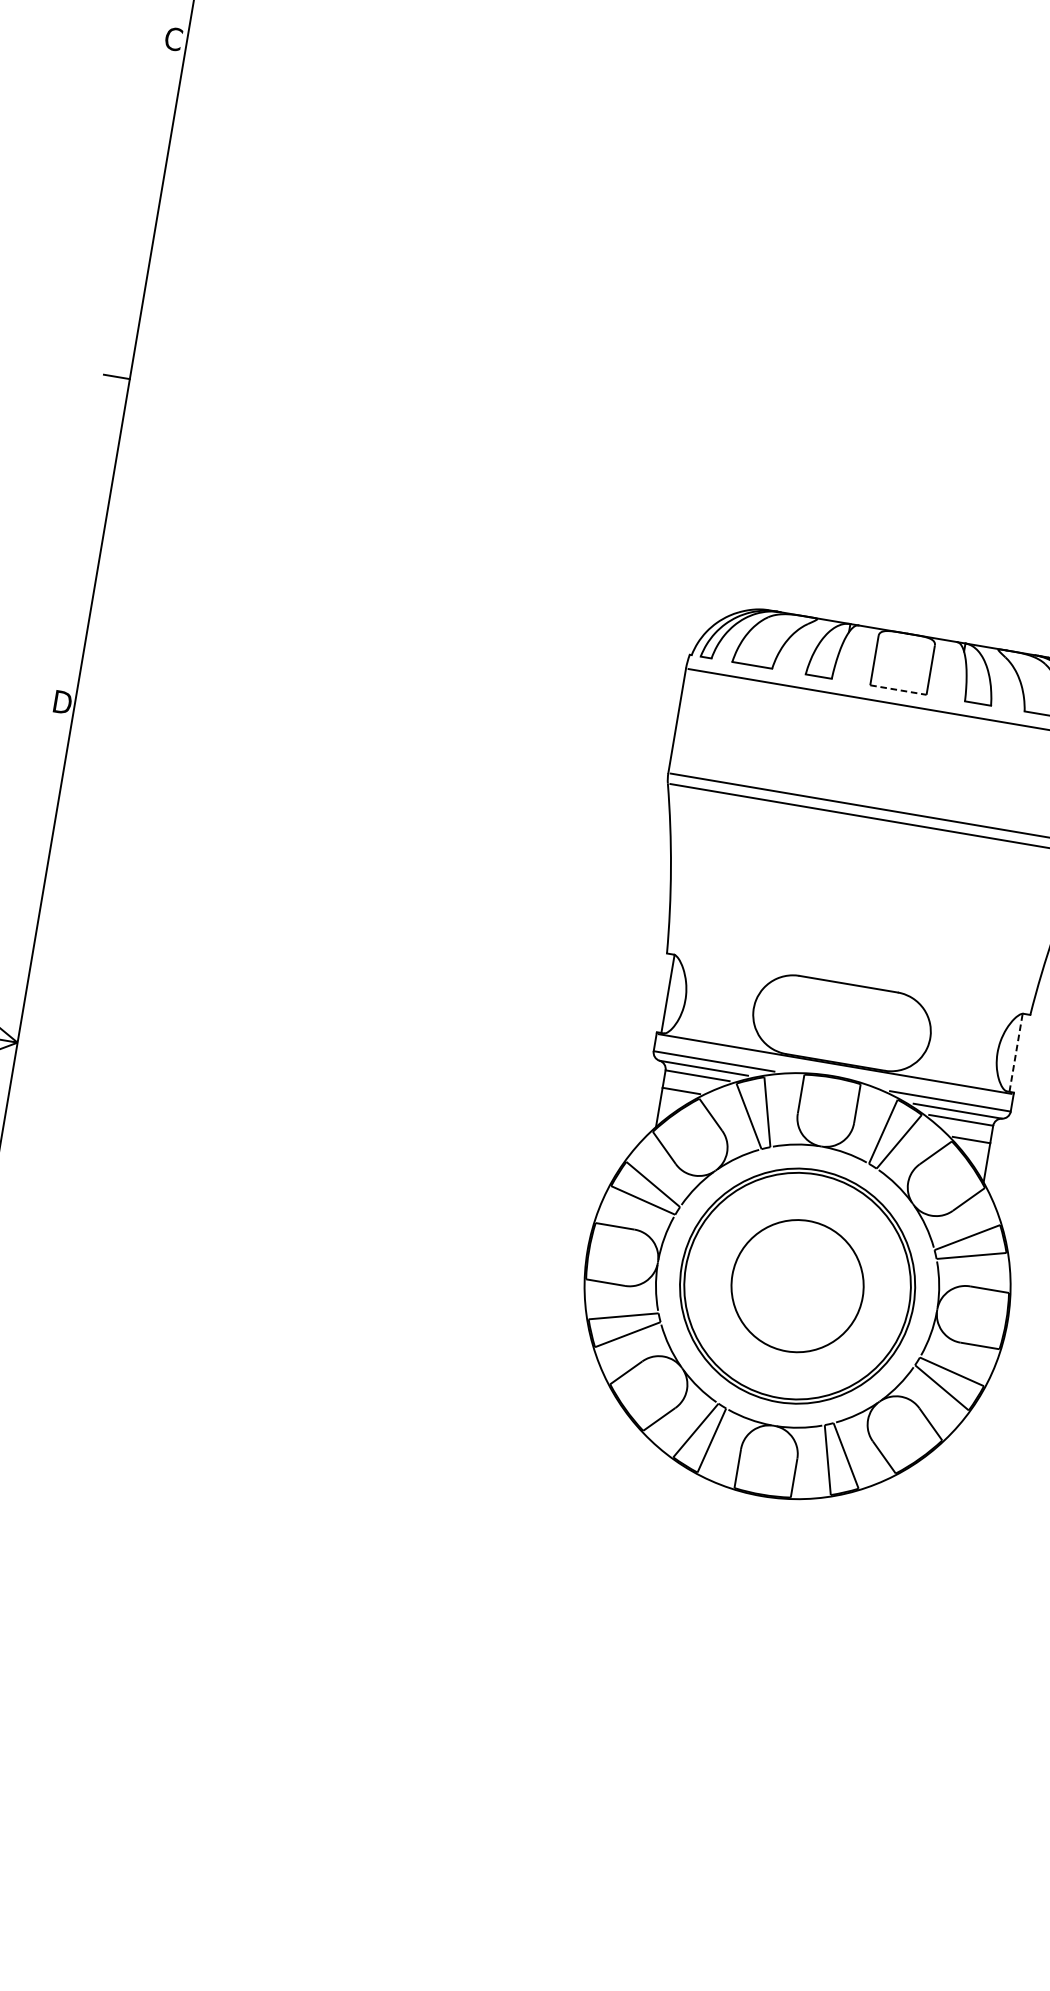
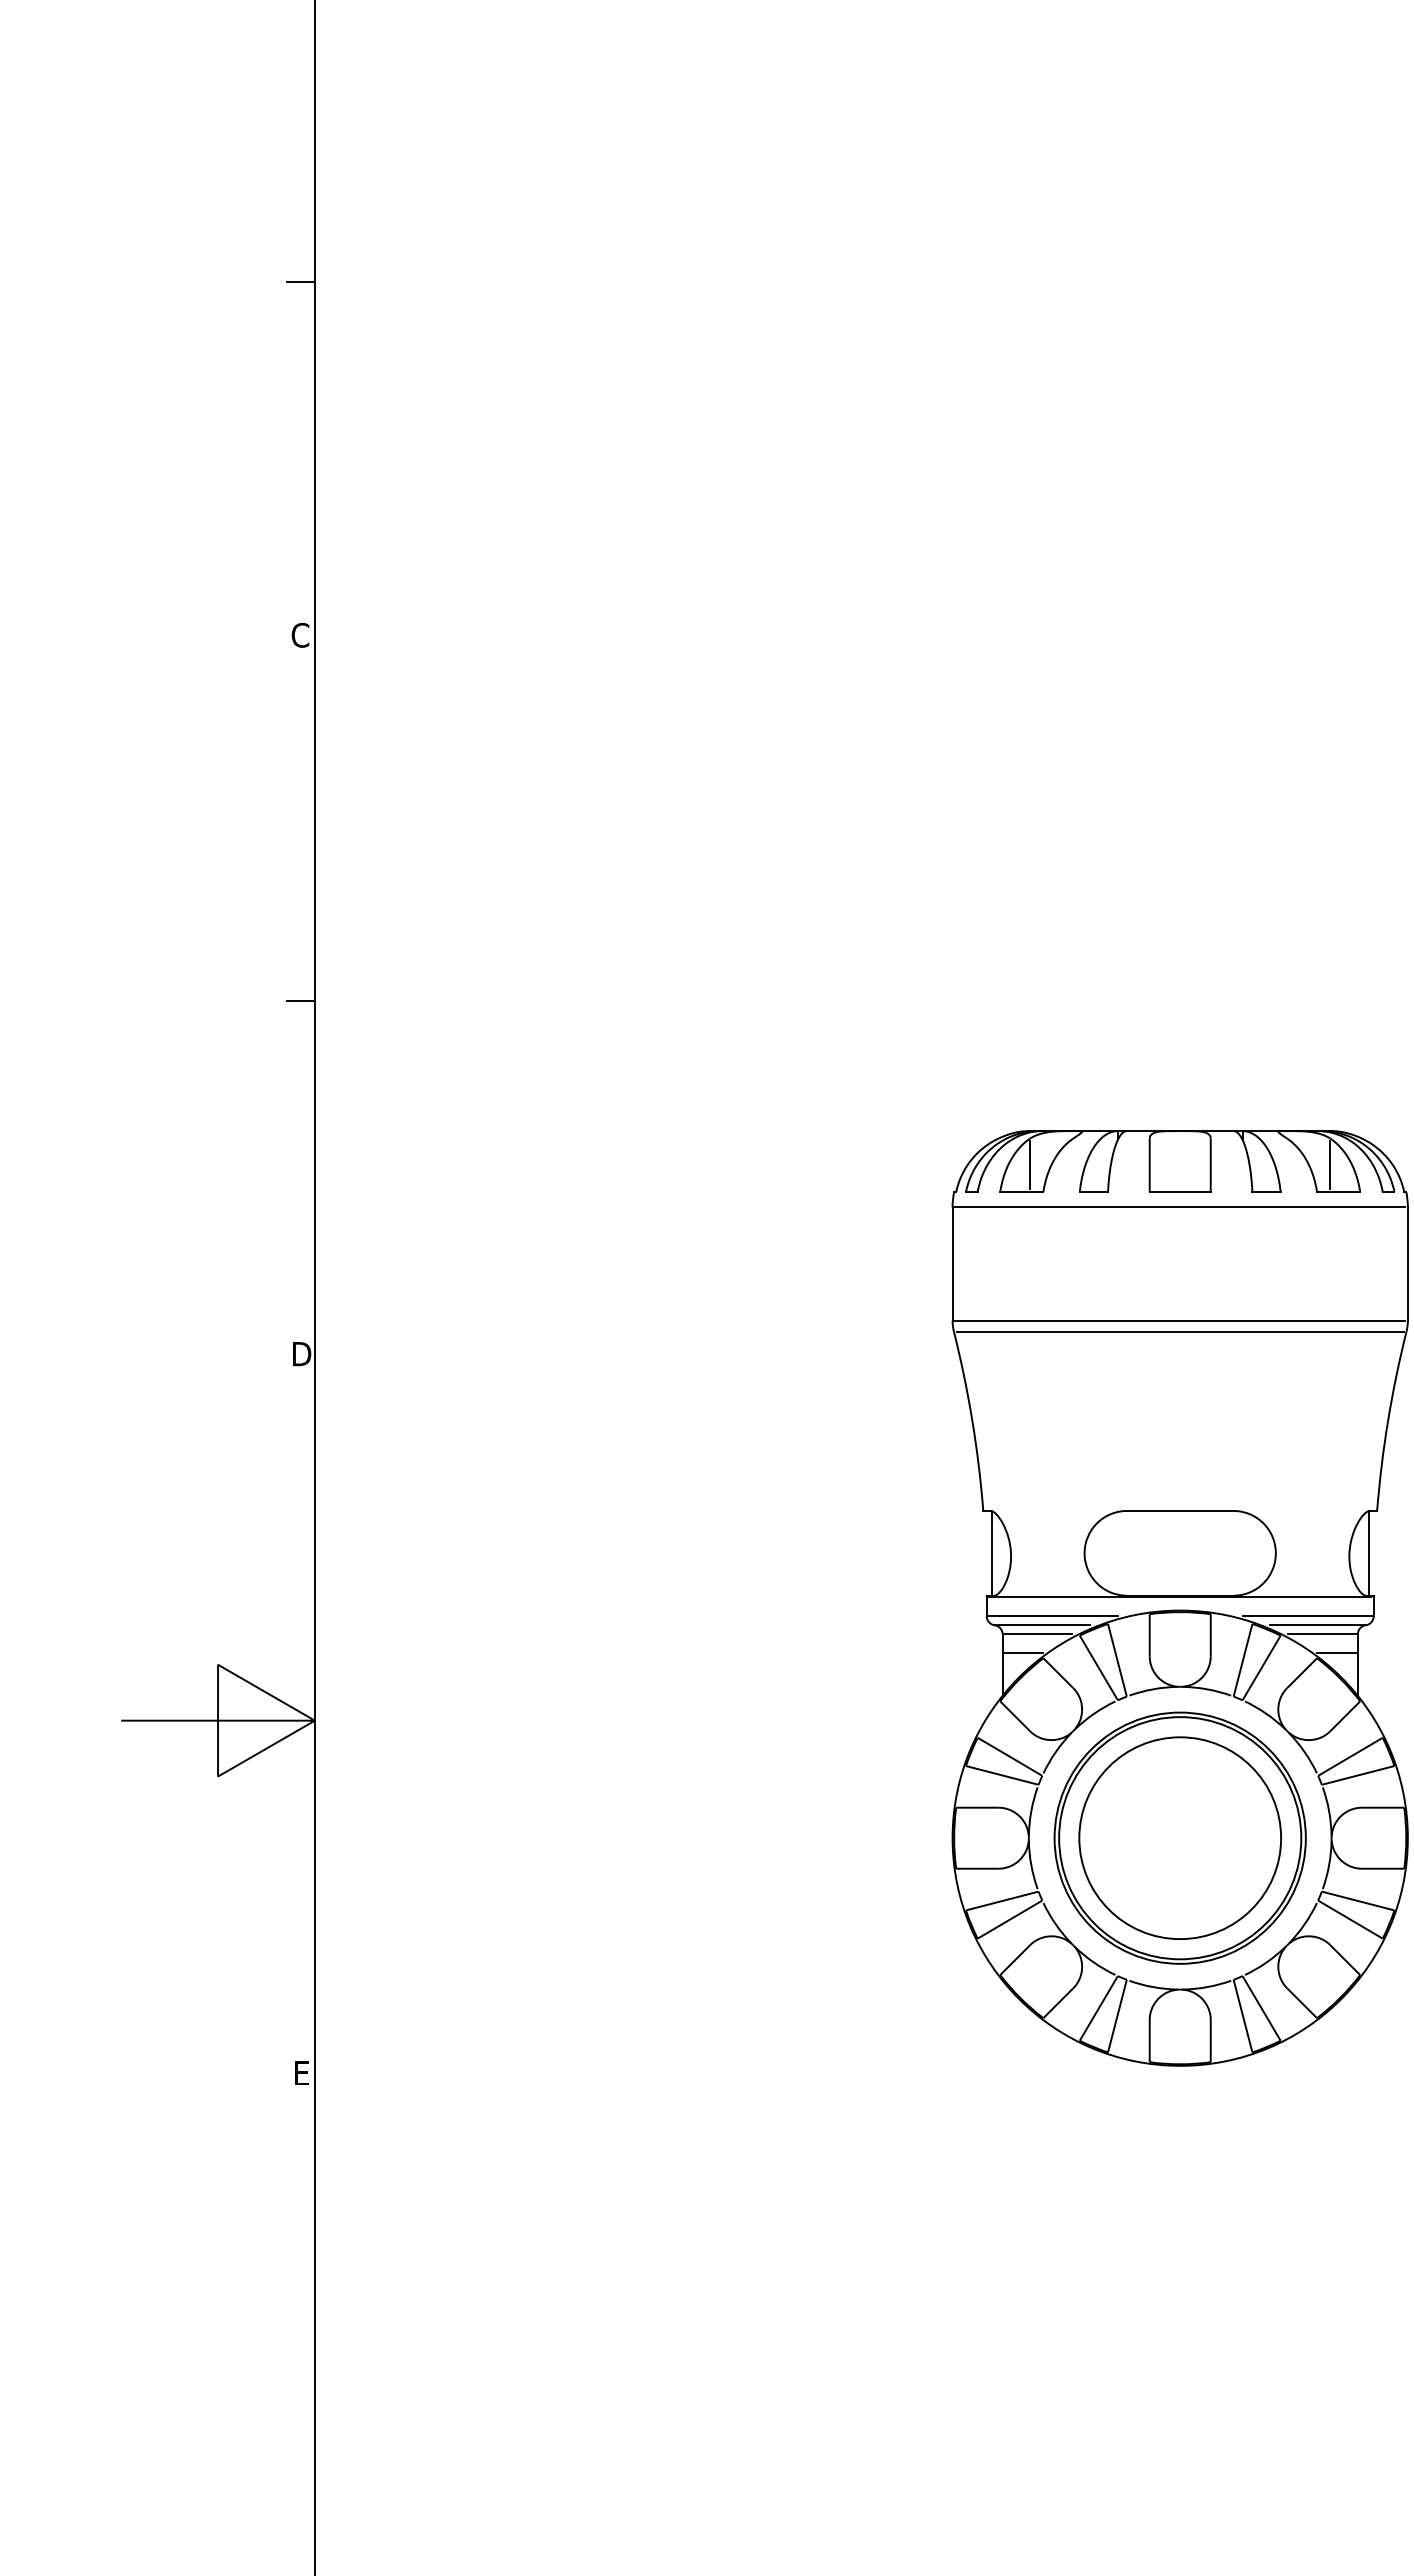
line: (764, 642) -> (1030, 1165), added
line: (1041, 688) -> (1330, 1165), added
line: (898, 690) -> (1180, 1192), dashed -> solid
line: (1015, 1051) -> (1368, 1552), dashed -> solid
circle: (797, 1286) -> (1180, 1838), size x1.43

